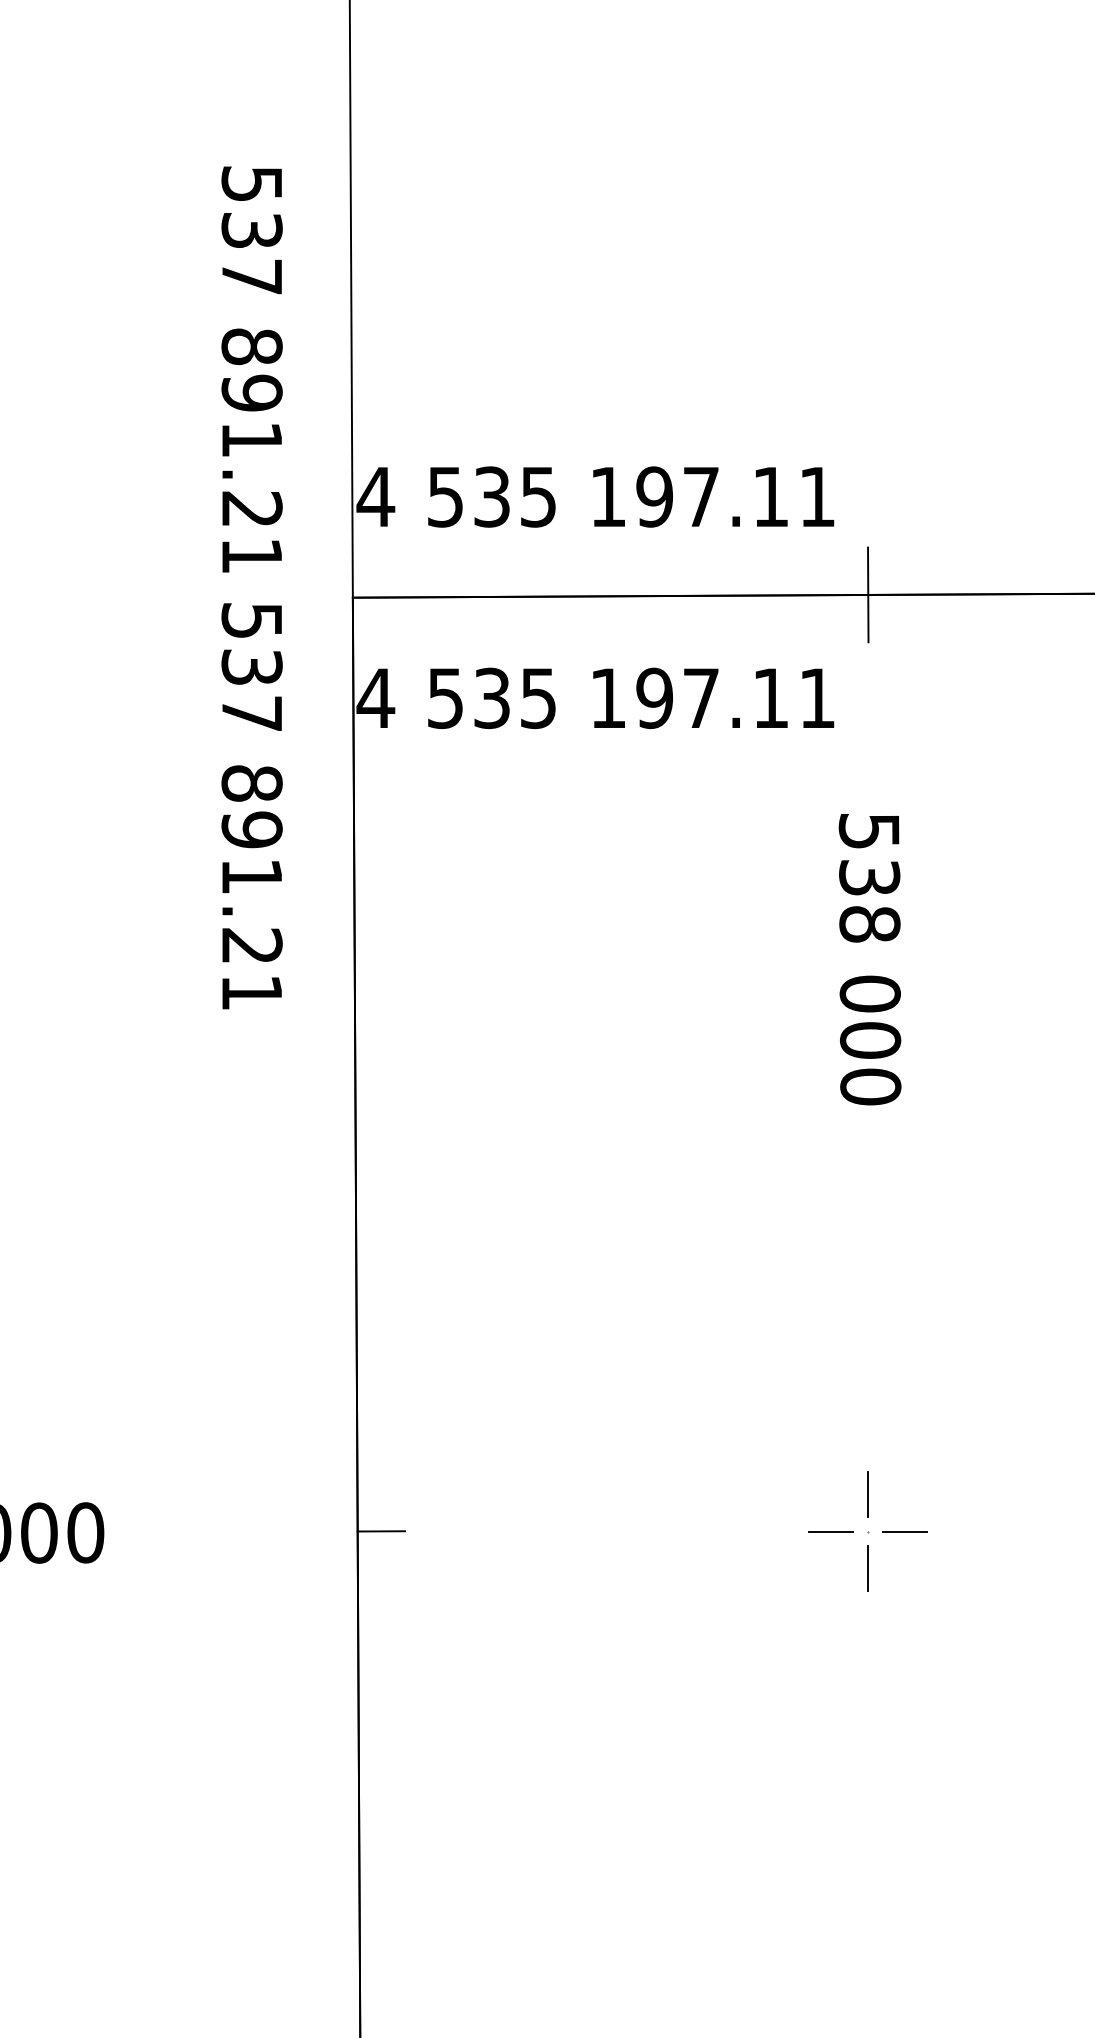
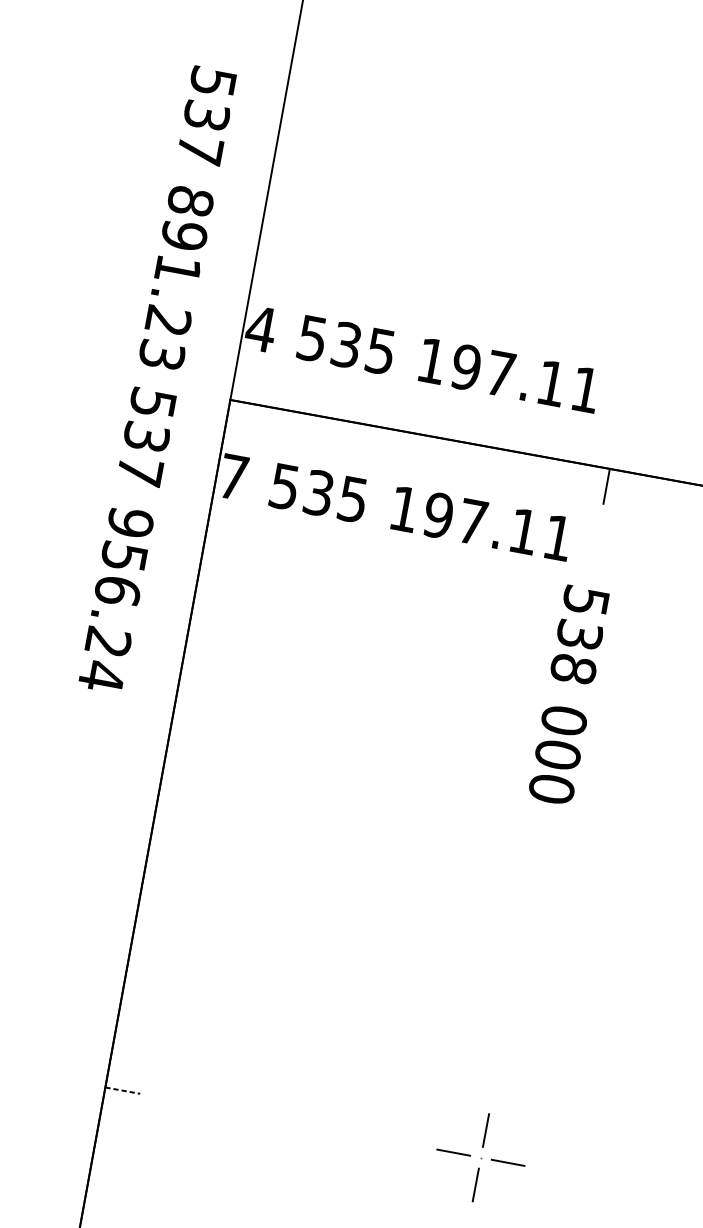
text: (251, 555) -> (161, 354), 891.21 -> 891.23
line: (868, 570) -> (613, 450), removed
text: (375, 697) -> (233, 476), 4 -> 7
text: (251, 888) -> (115, 599), 891.21 -> 956.24
text: (869, 959) -> (568, 695), moved
line: (381, 1531) -> (122, 1090), solid -> dashed

